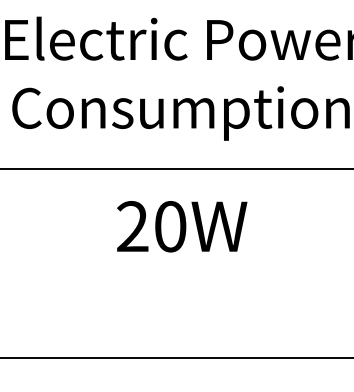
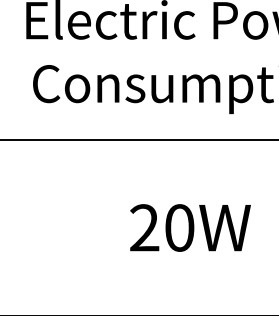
text: (182, 226) -> (190, 227), moved

